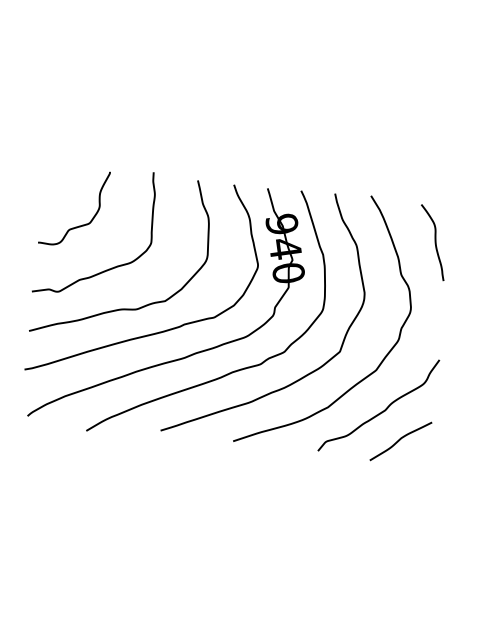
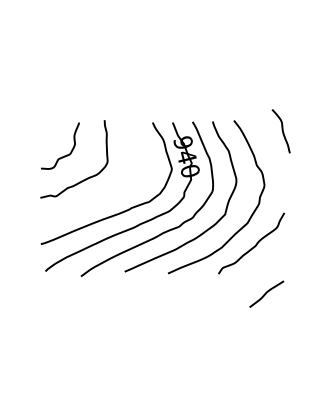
curve: (433, 241) -> (281, 130), moved
curve: (123, 307) -> (95, 201), removed
curve: (400, 440) -> (266, 293), moved

